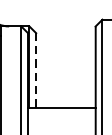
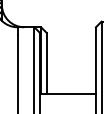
line: (35, 70) -> (46, 63), dashed -> solid

